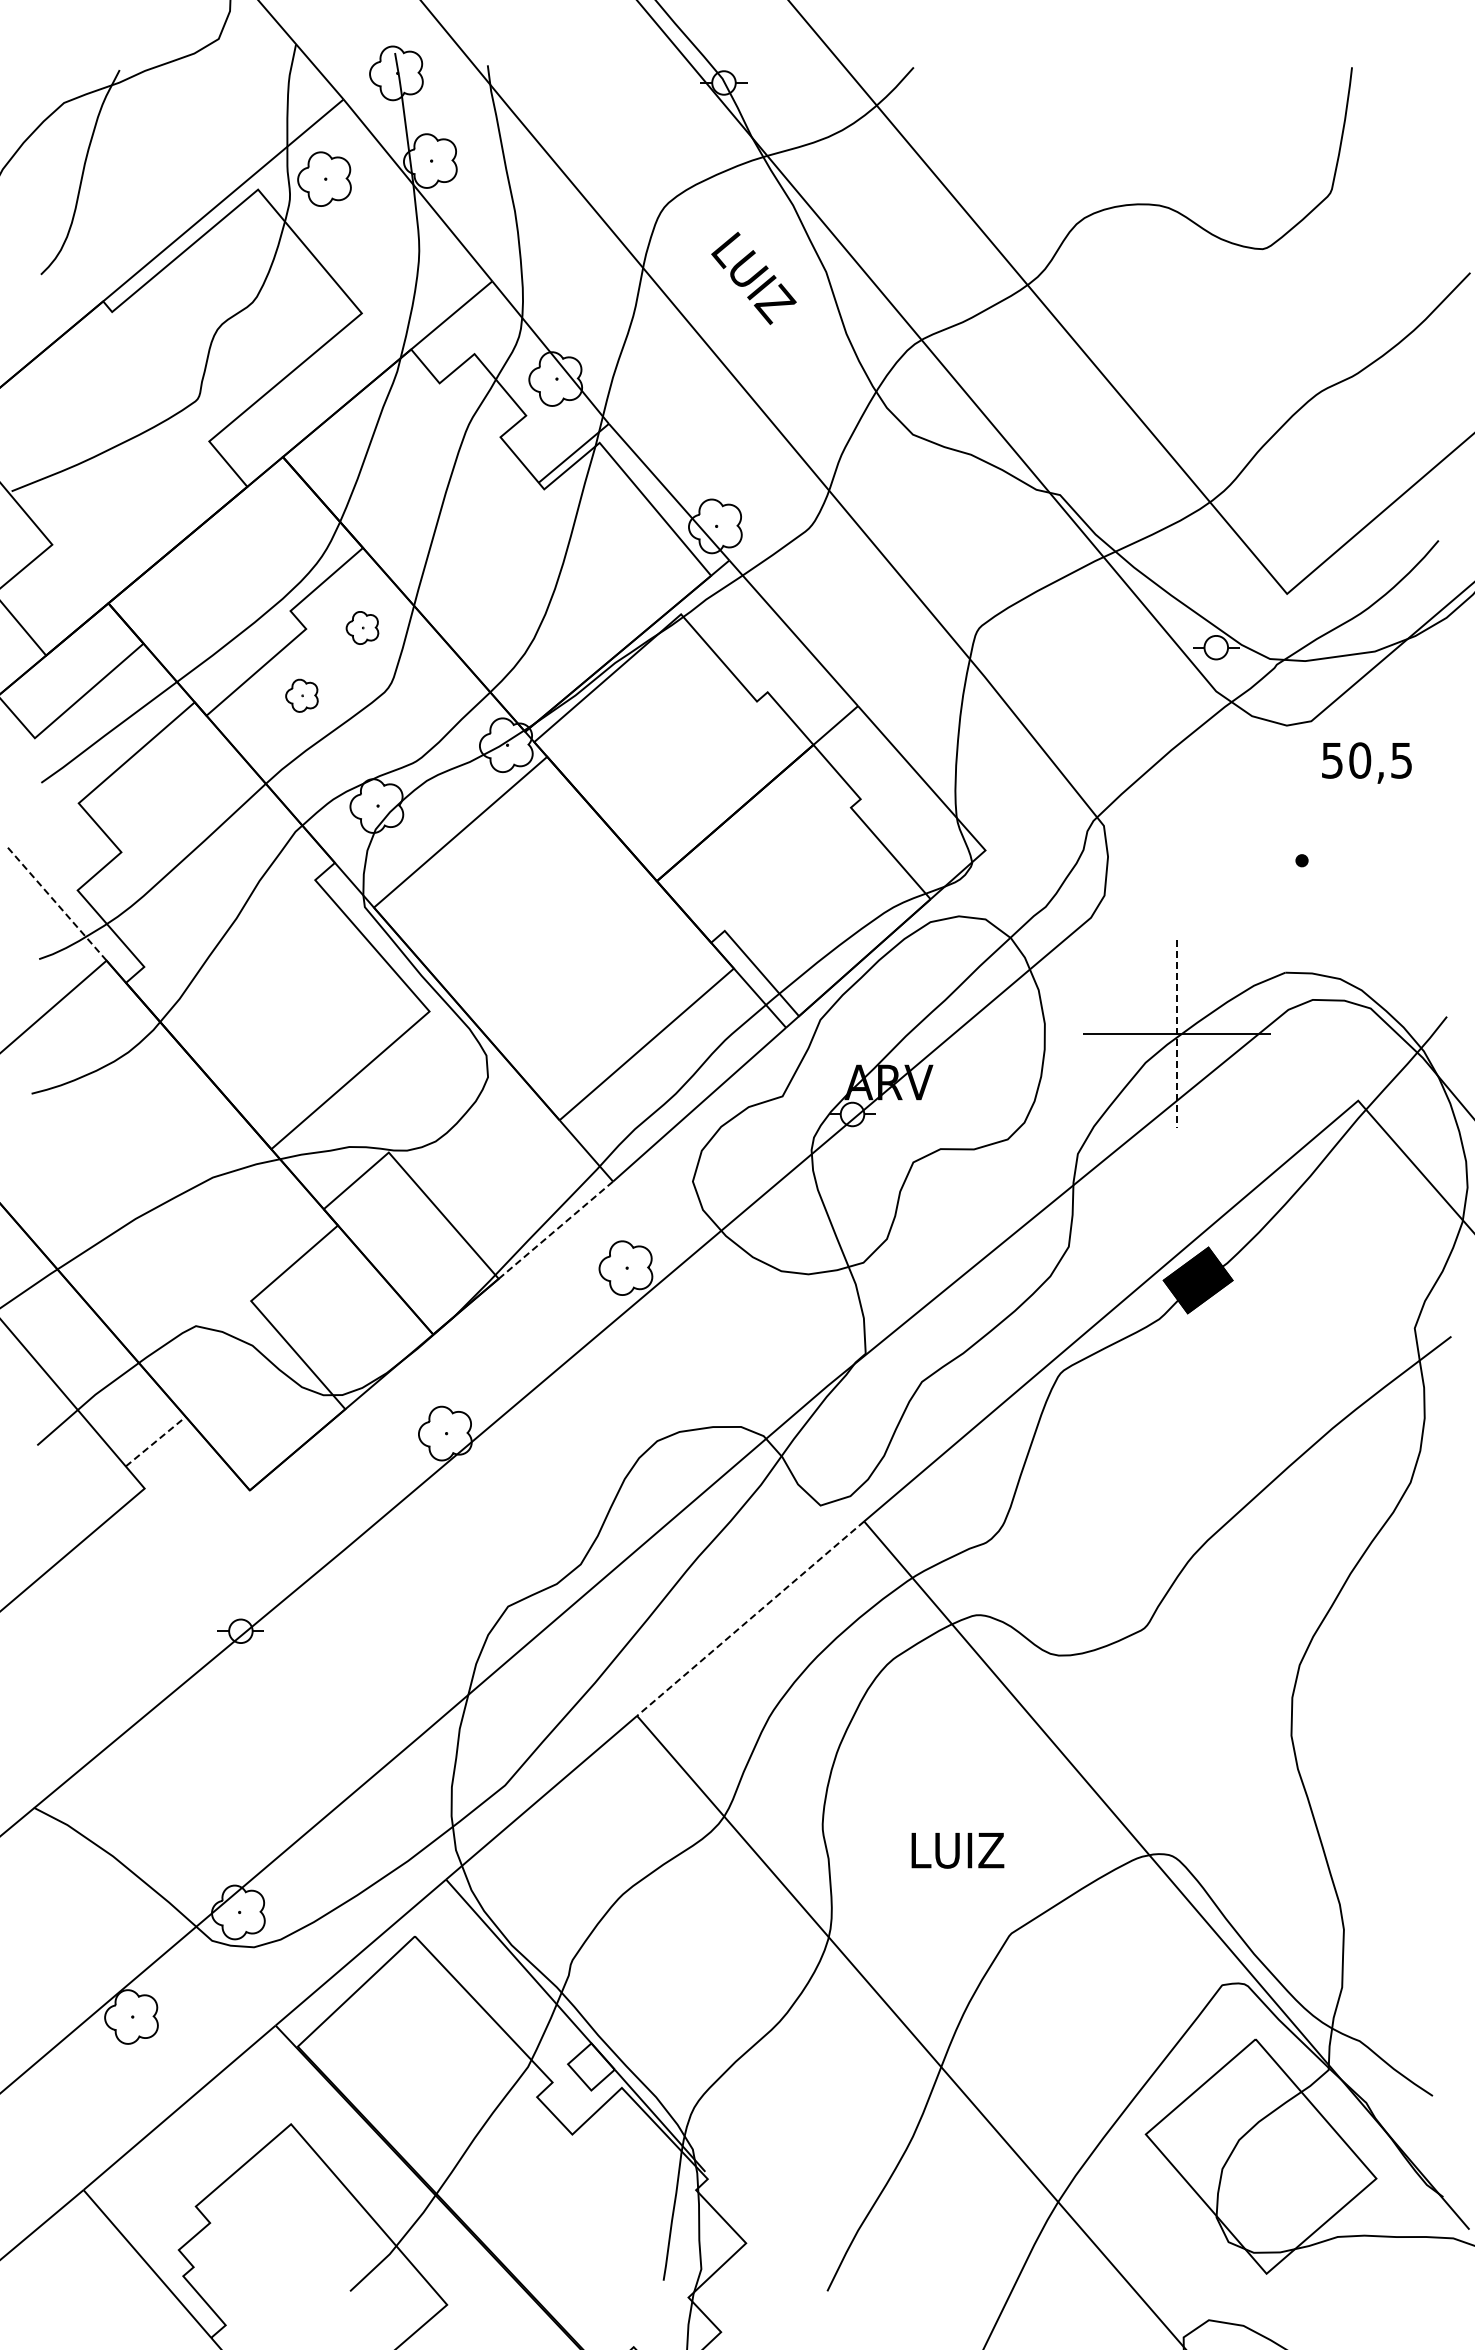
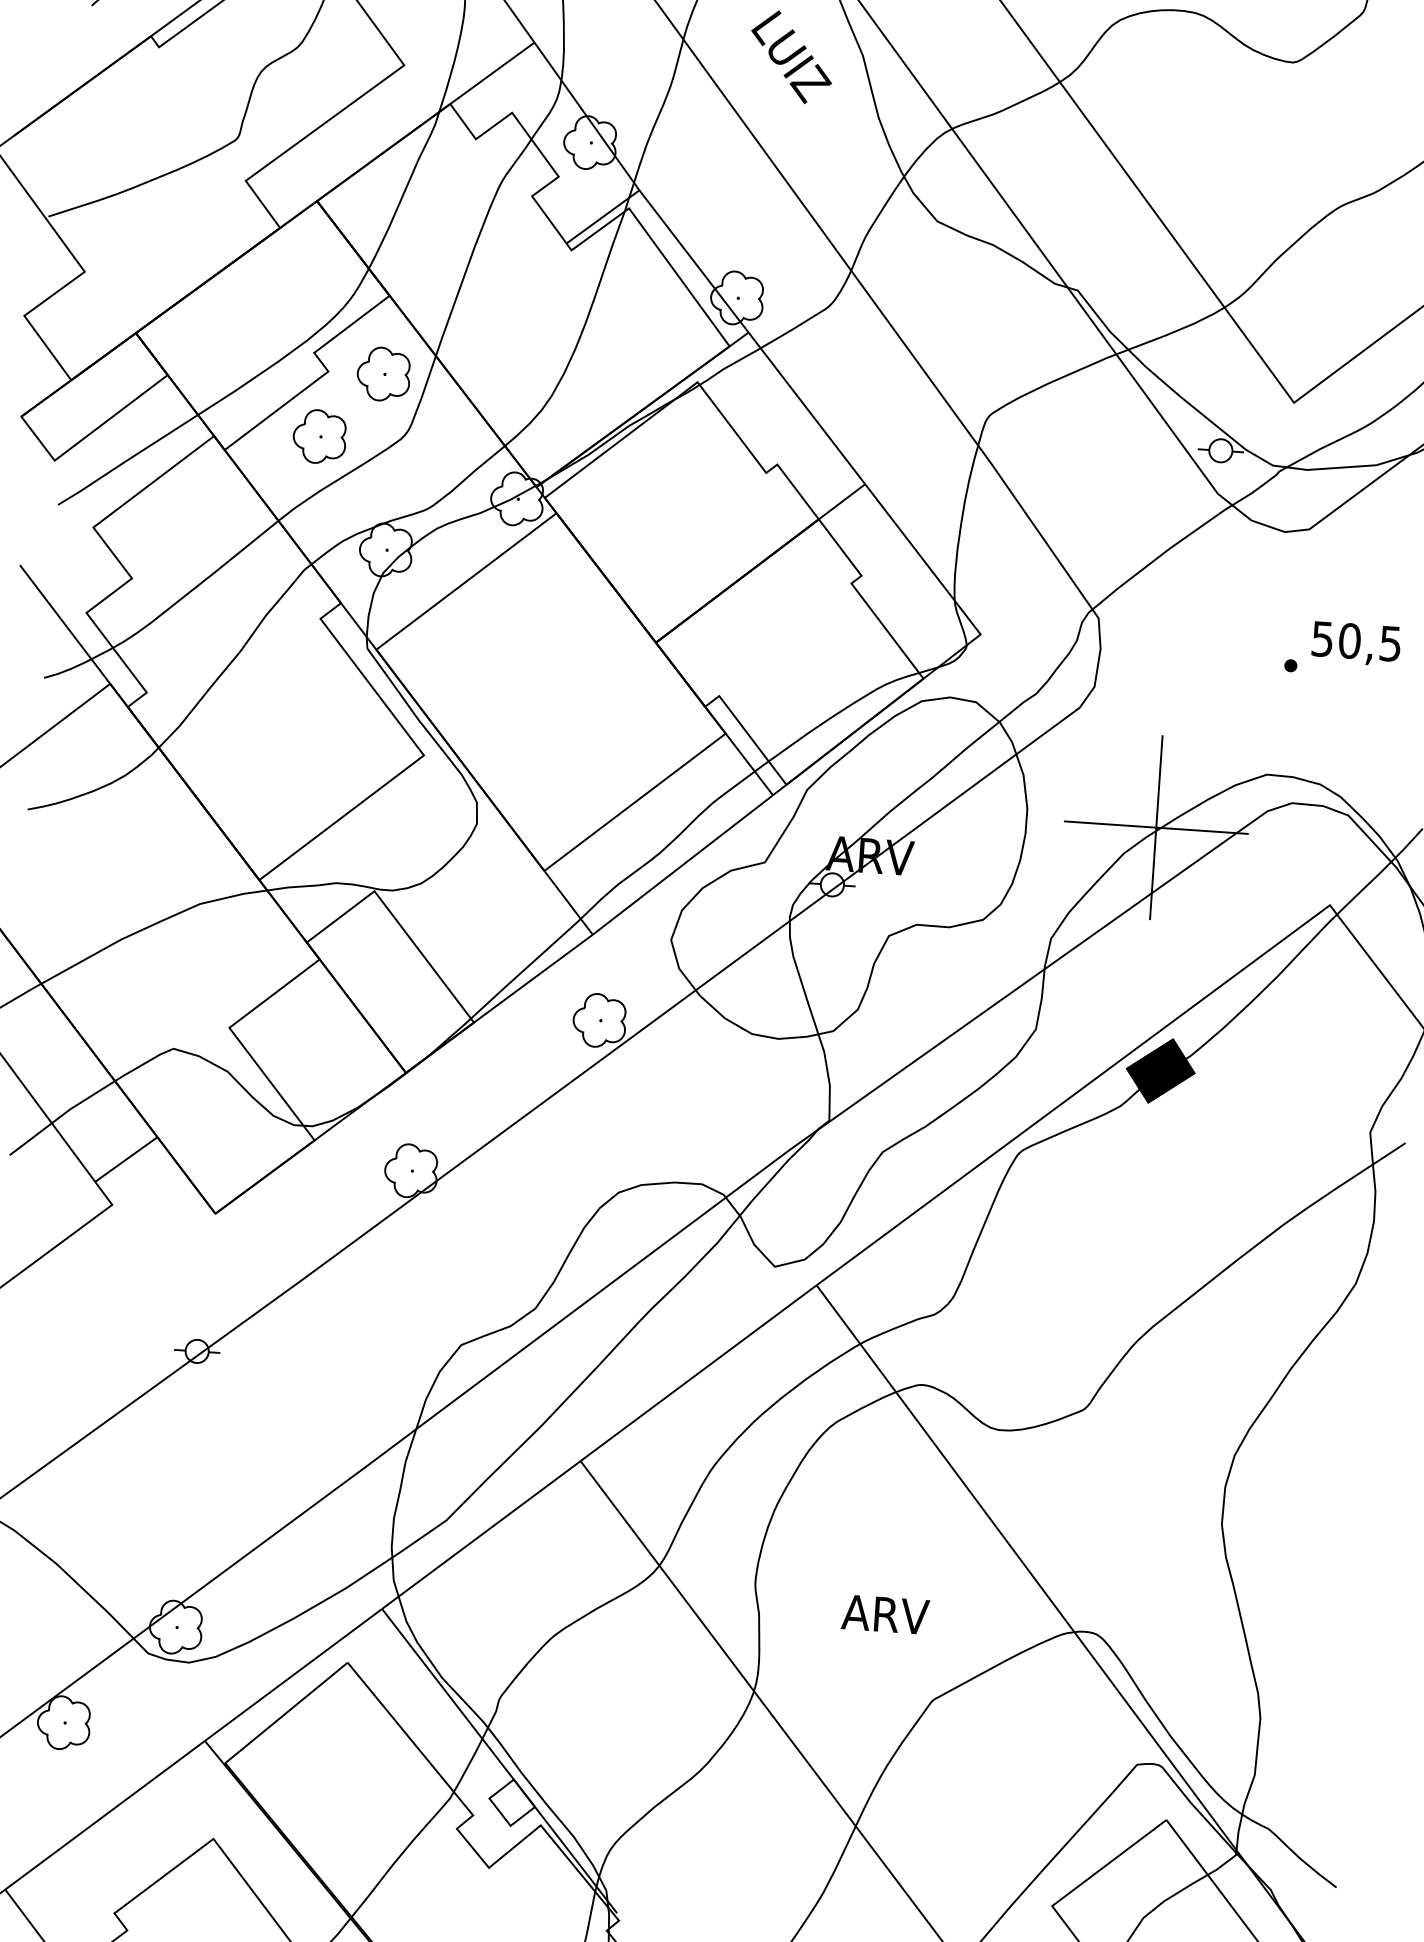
part: (362, 627) -> (383, 373), size x1.67
part: (301, 695) -> (319, 436), size x1.67
text: (1366, 762) -> (1355, 643), moved
line: (56, 903) -> (64, 624), dashed -> solid
line: (1176, 1034) -> (1155, 828), dashed -> solid
line: (556, 1229) -> (534, 978), dashed -> solid
line: (155, 1441) -> (126, 1159), dashed -> solid
line: (750, 1619) -> (698, 1373), dashed -> solid
text: (957, 1850) -> (886, 1614), LUIZ -> ARV

